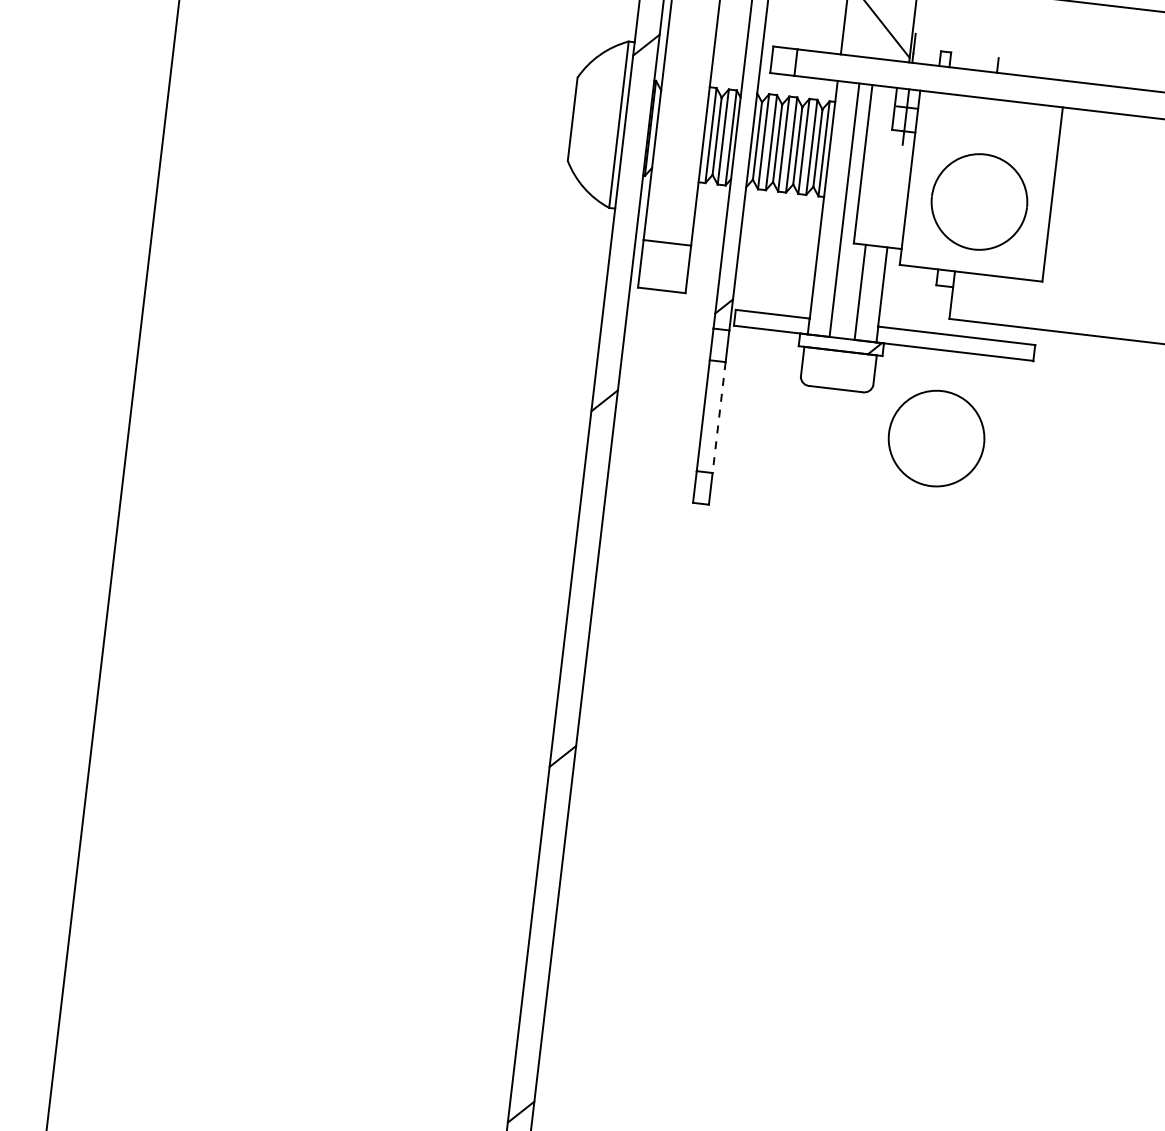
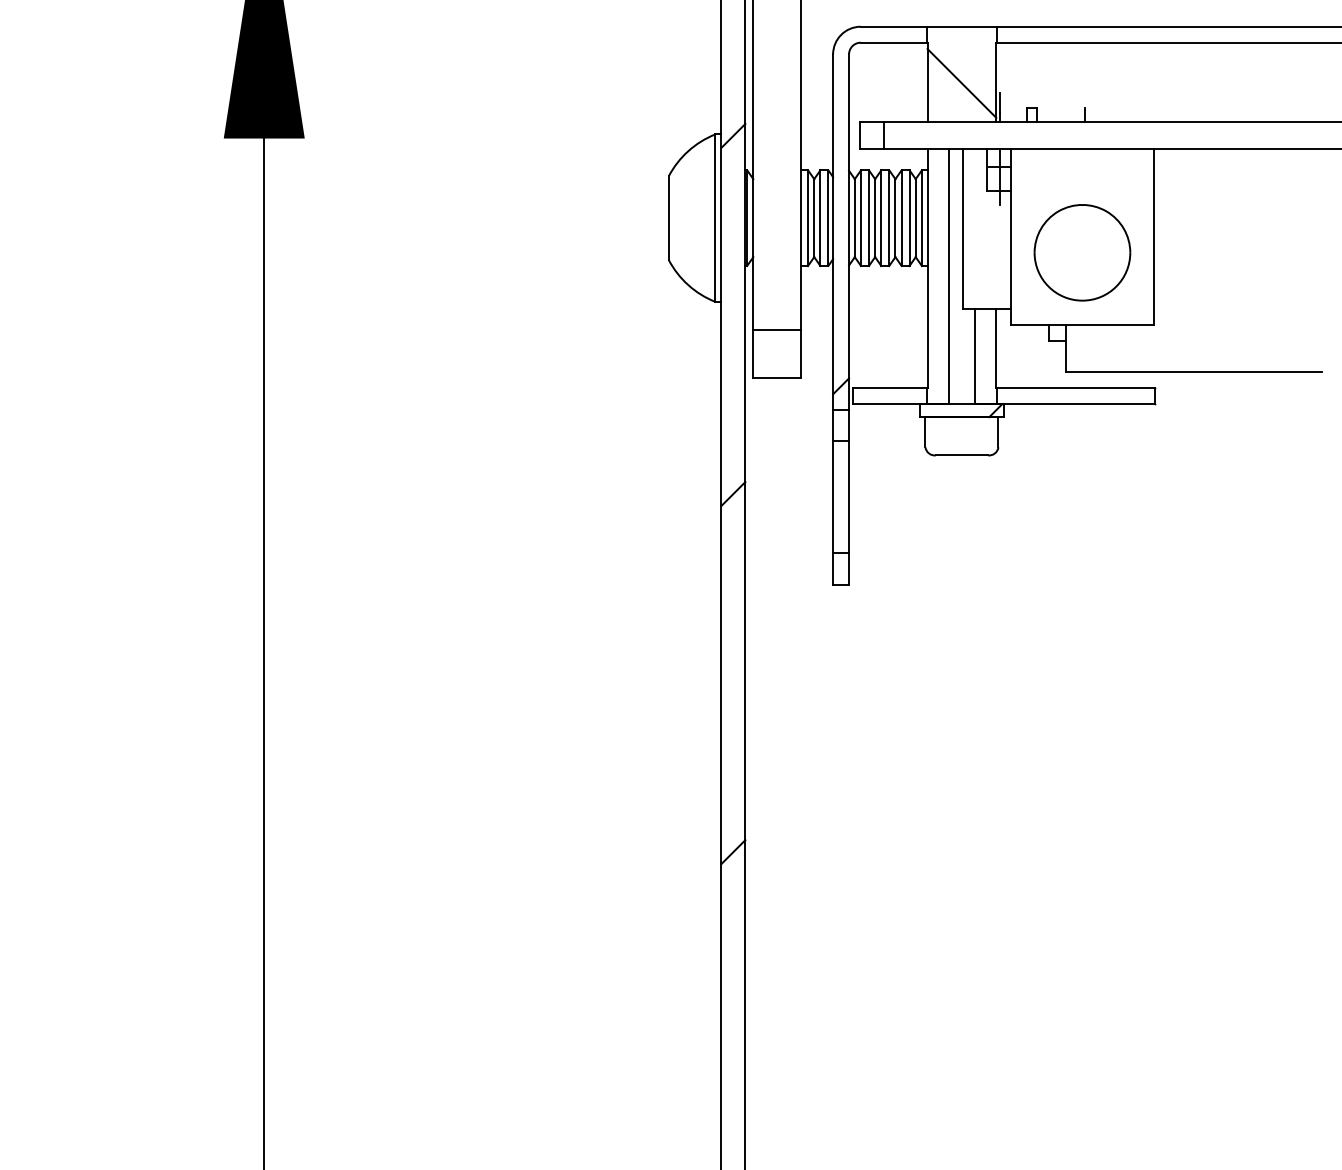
line: (719, 417) -> (849, 497), dashed -> solid
part: (936, 438) -> (1067, 492), removed

